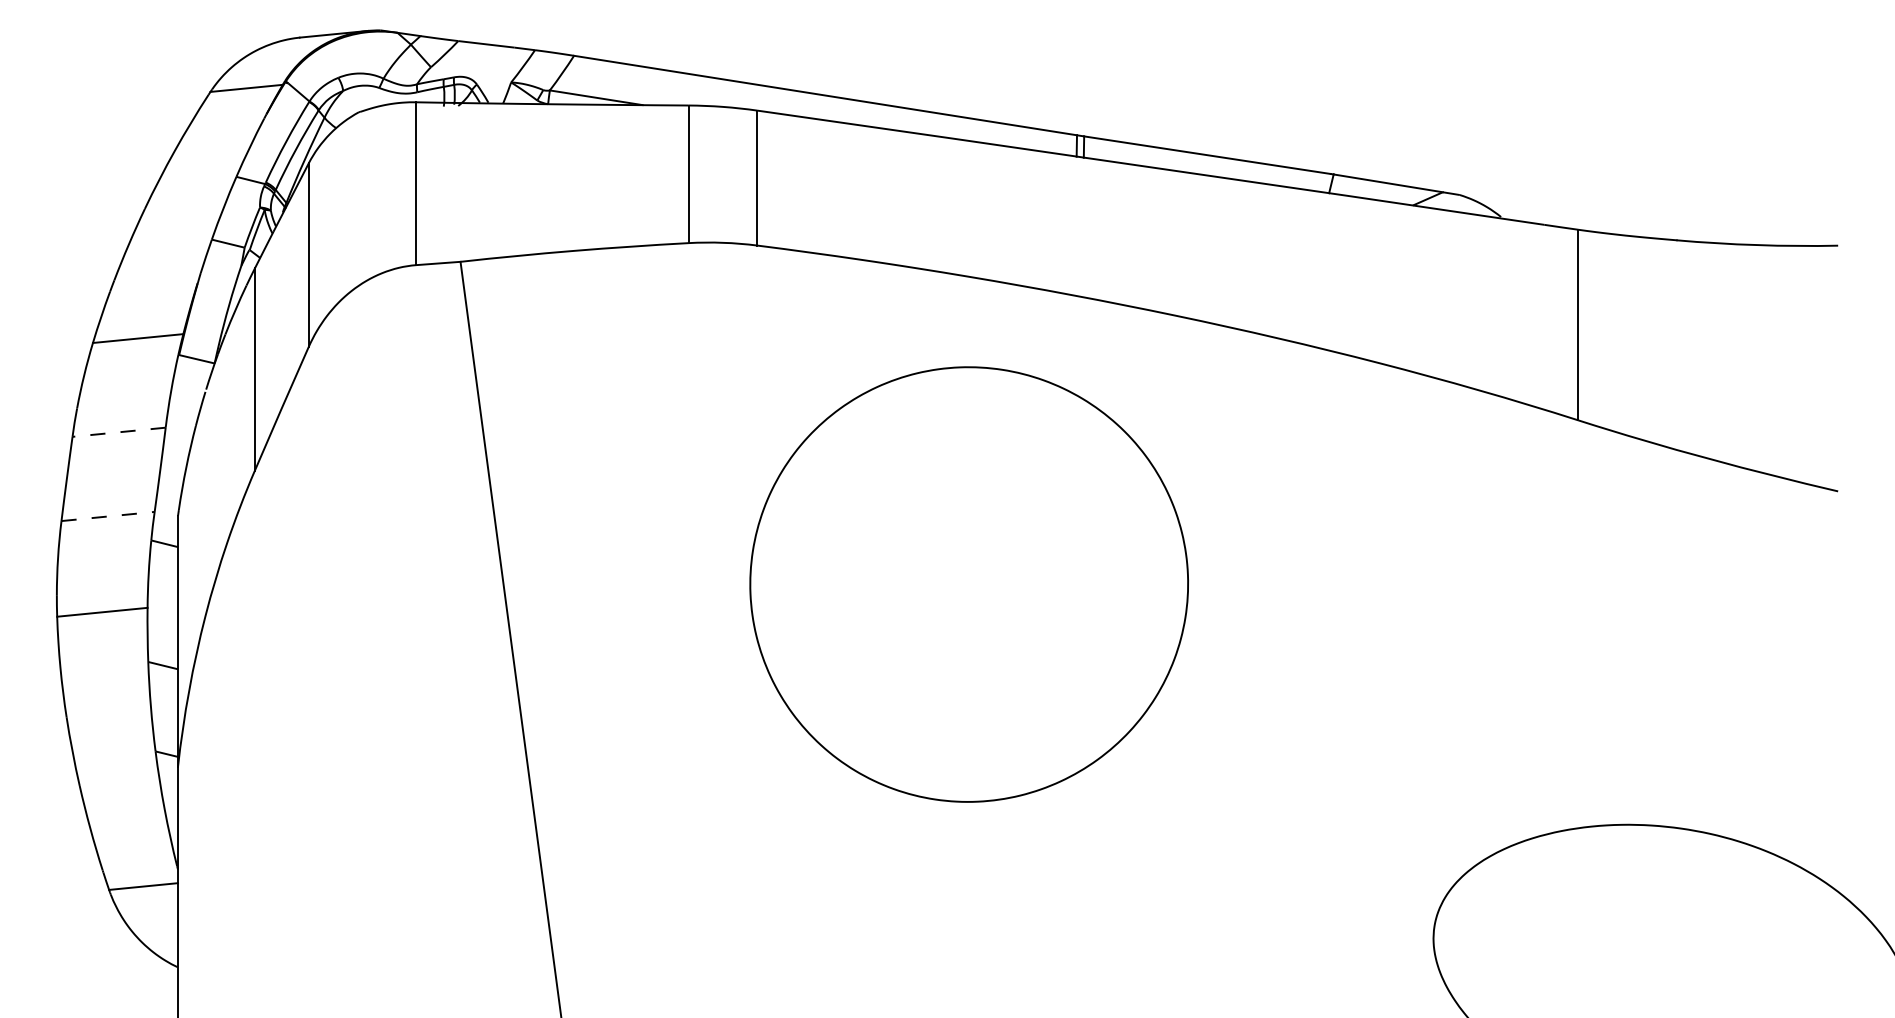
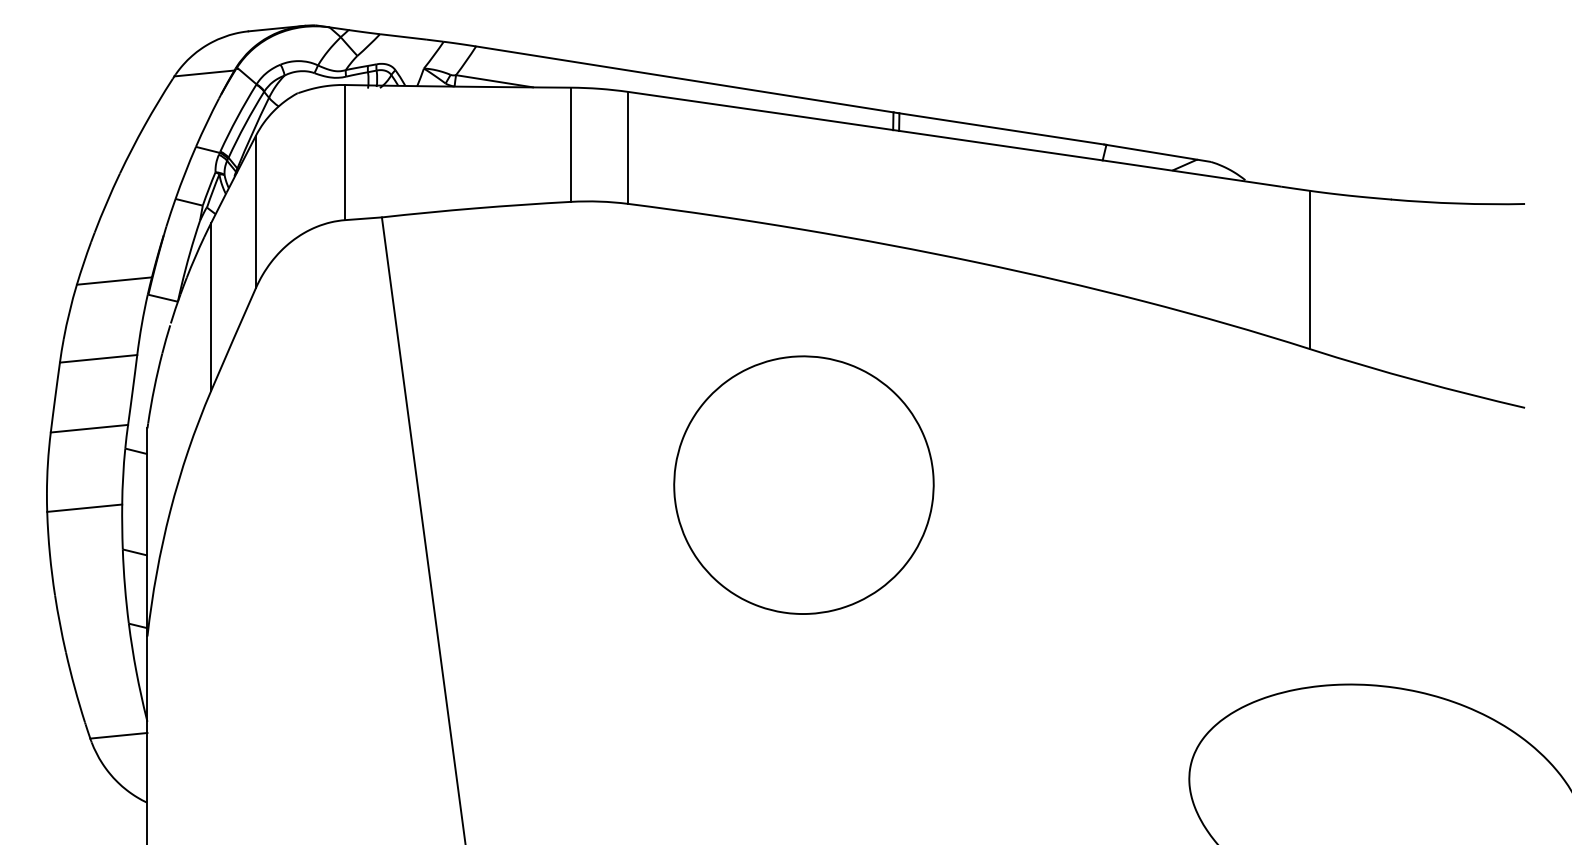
line: (119, 432) -> (98, 359), dashed -> solid
line: (108, 516) -> (89, 428), dashed -> solid
part: (968, 584) -> (803, 485), size x0.71

